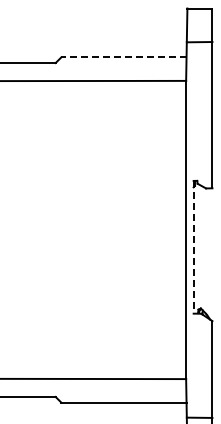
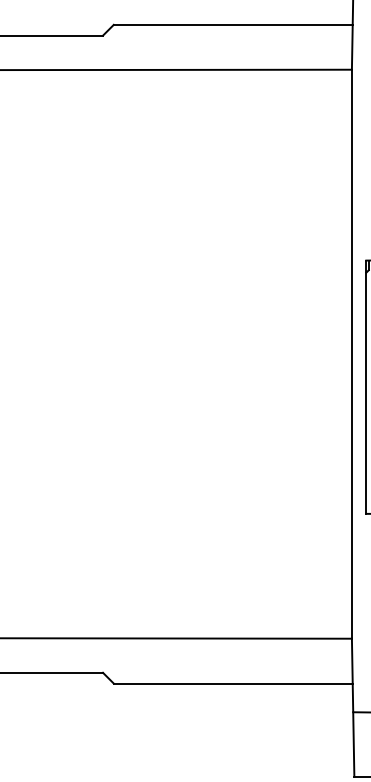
line: (123, 57) -> (232, 25), dashed -> solid
line: (193, 247) -> (365, 387), dashed -> solid

